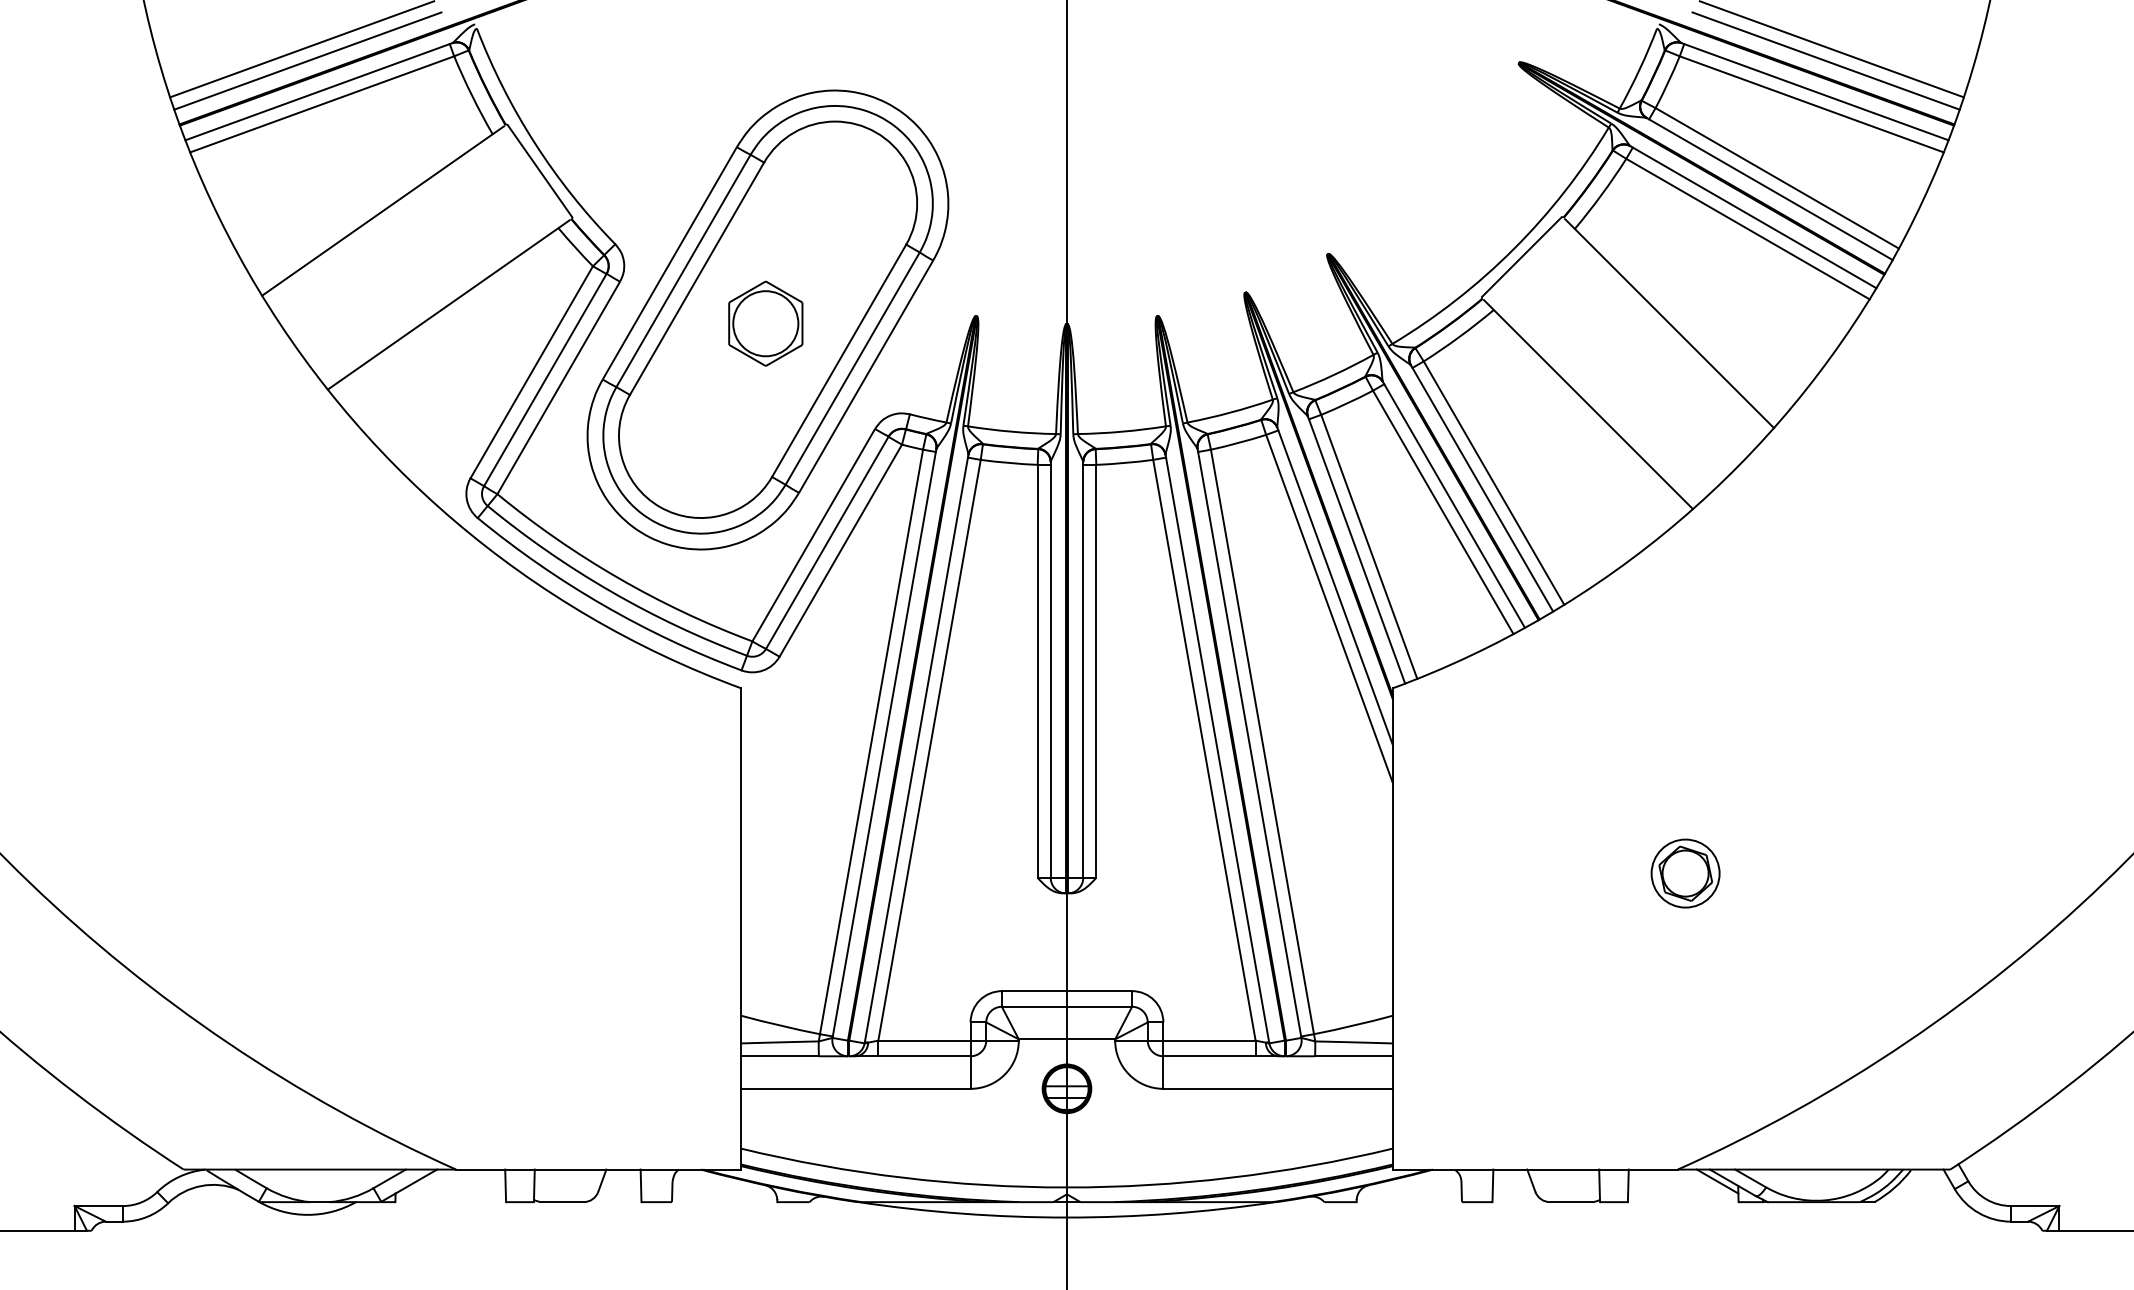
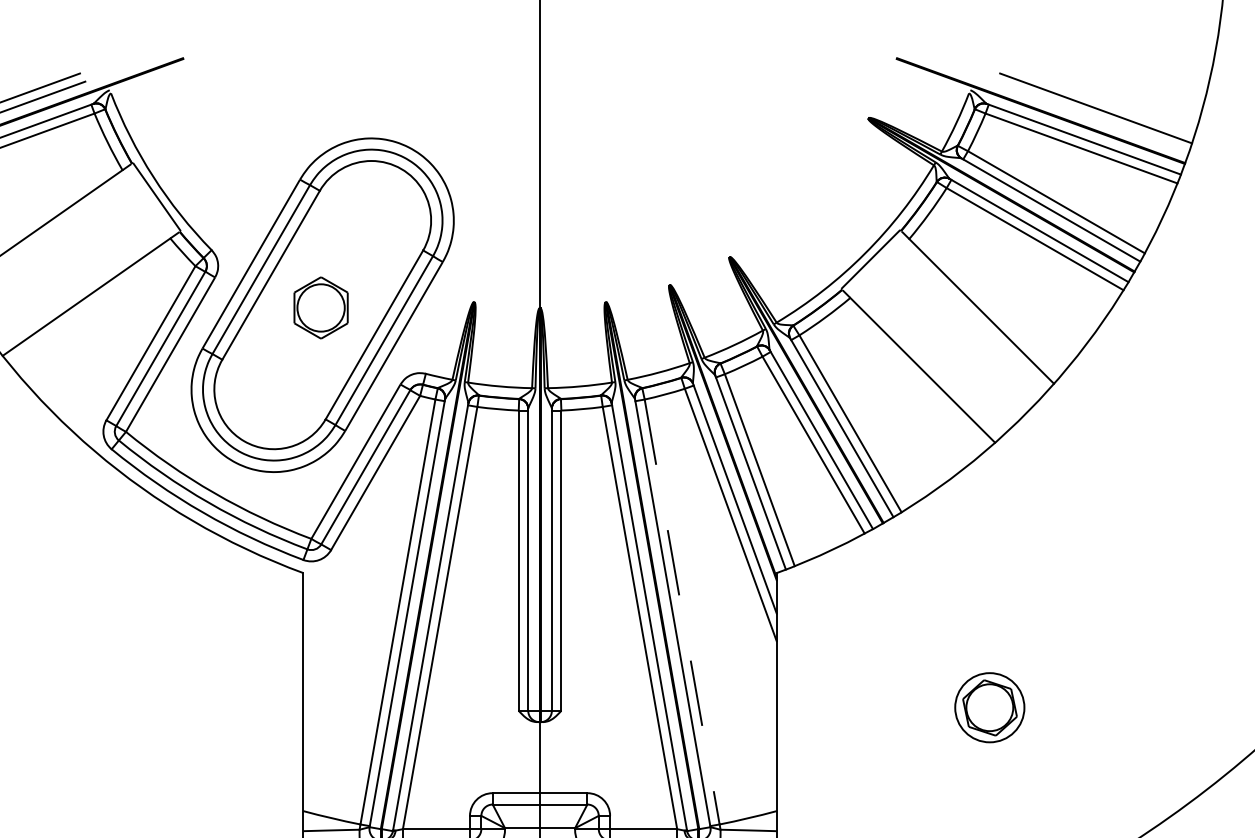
line: (1825, 60) -> (1091, 116), removed
line: (1262, 741) -> (682, 611), solid -> dashed
part: (1685, 873) -> (989, 707), size x1.4

